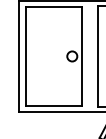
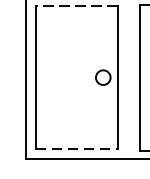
line: (54, 7) -> (77, 6), solid -> dashed
line: (54, 105) -> (77, 148), solid -> dashed

